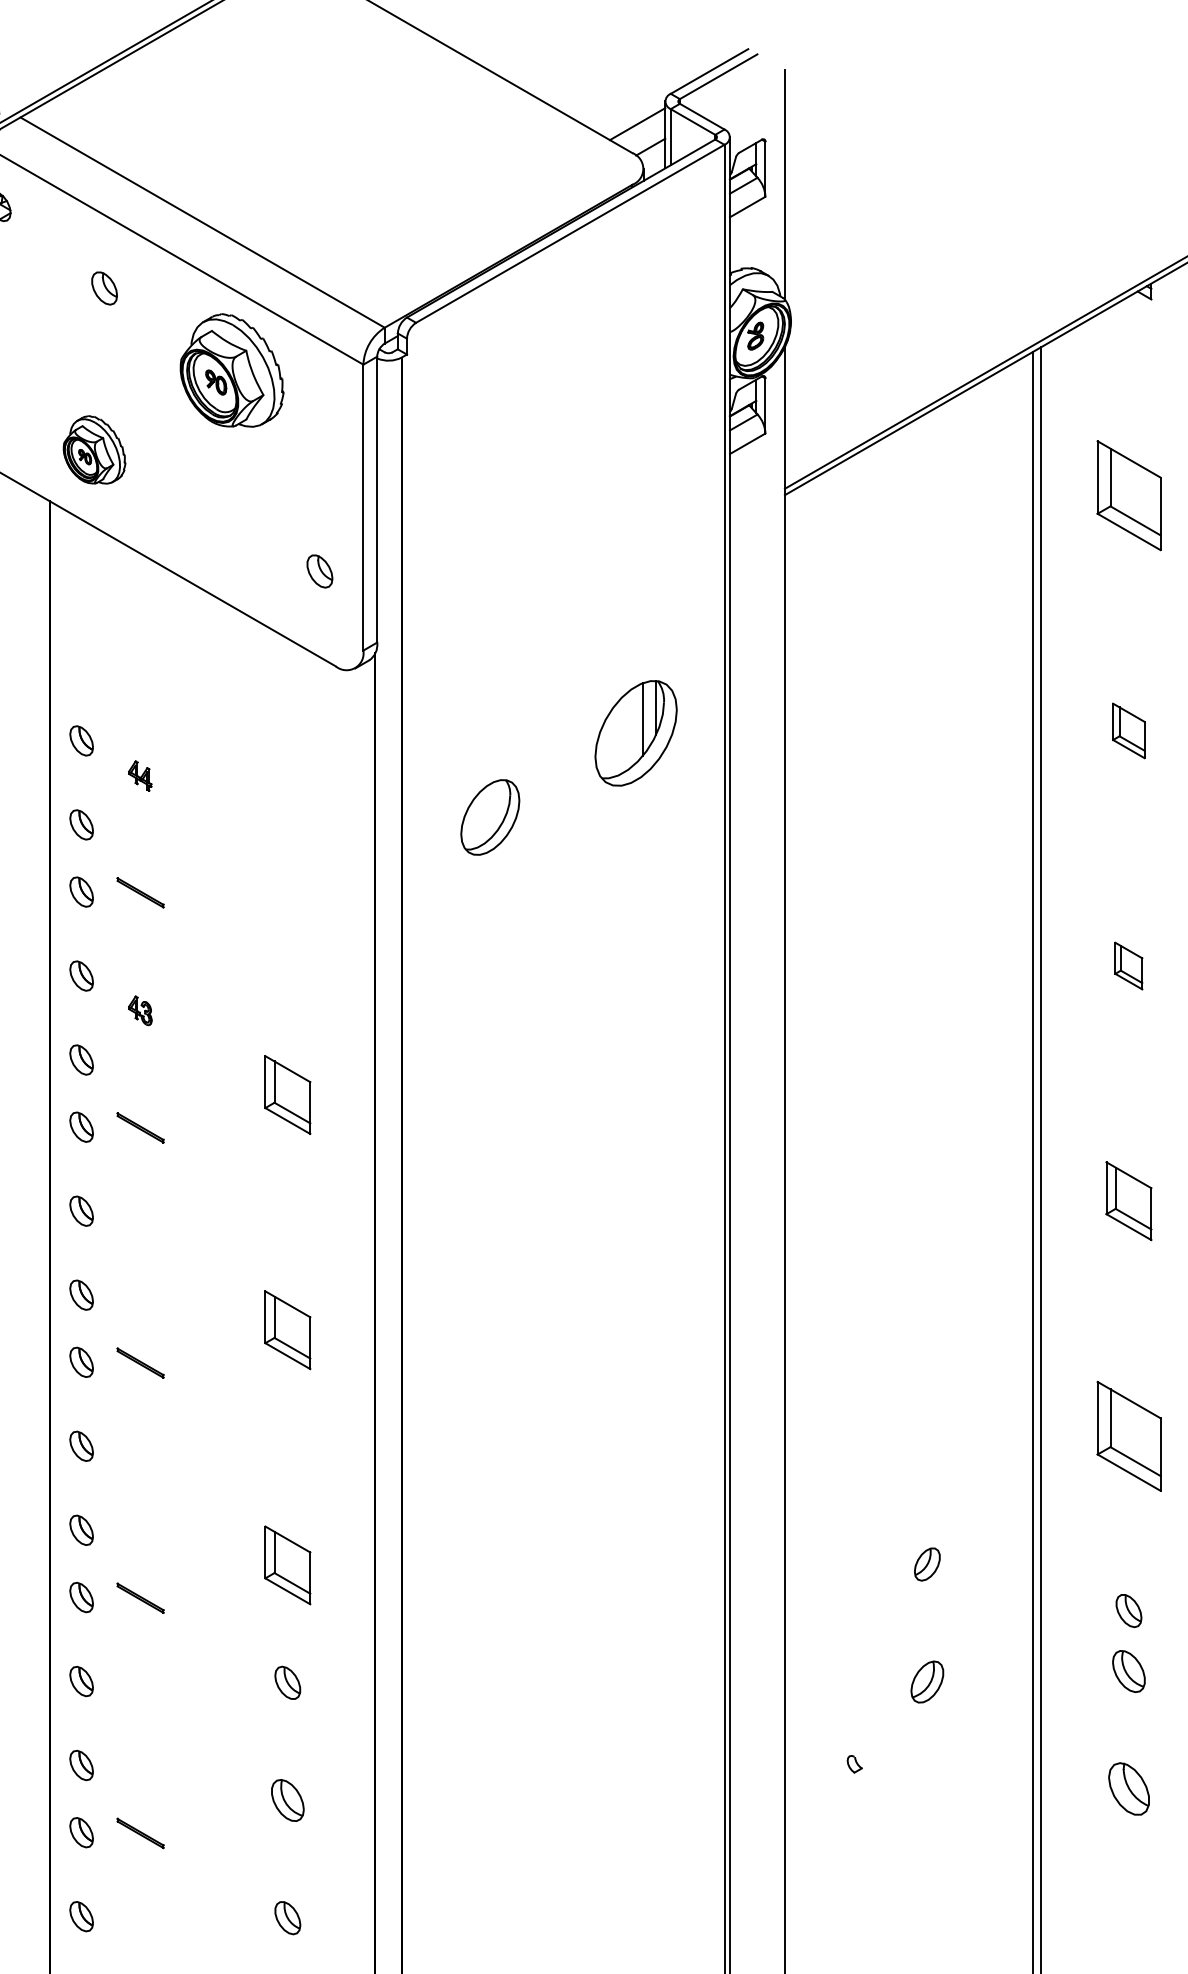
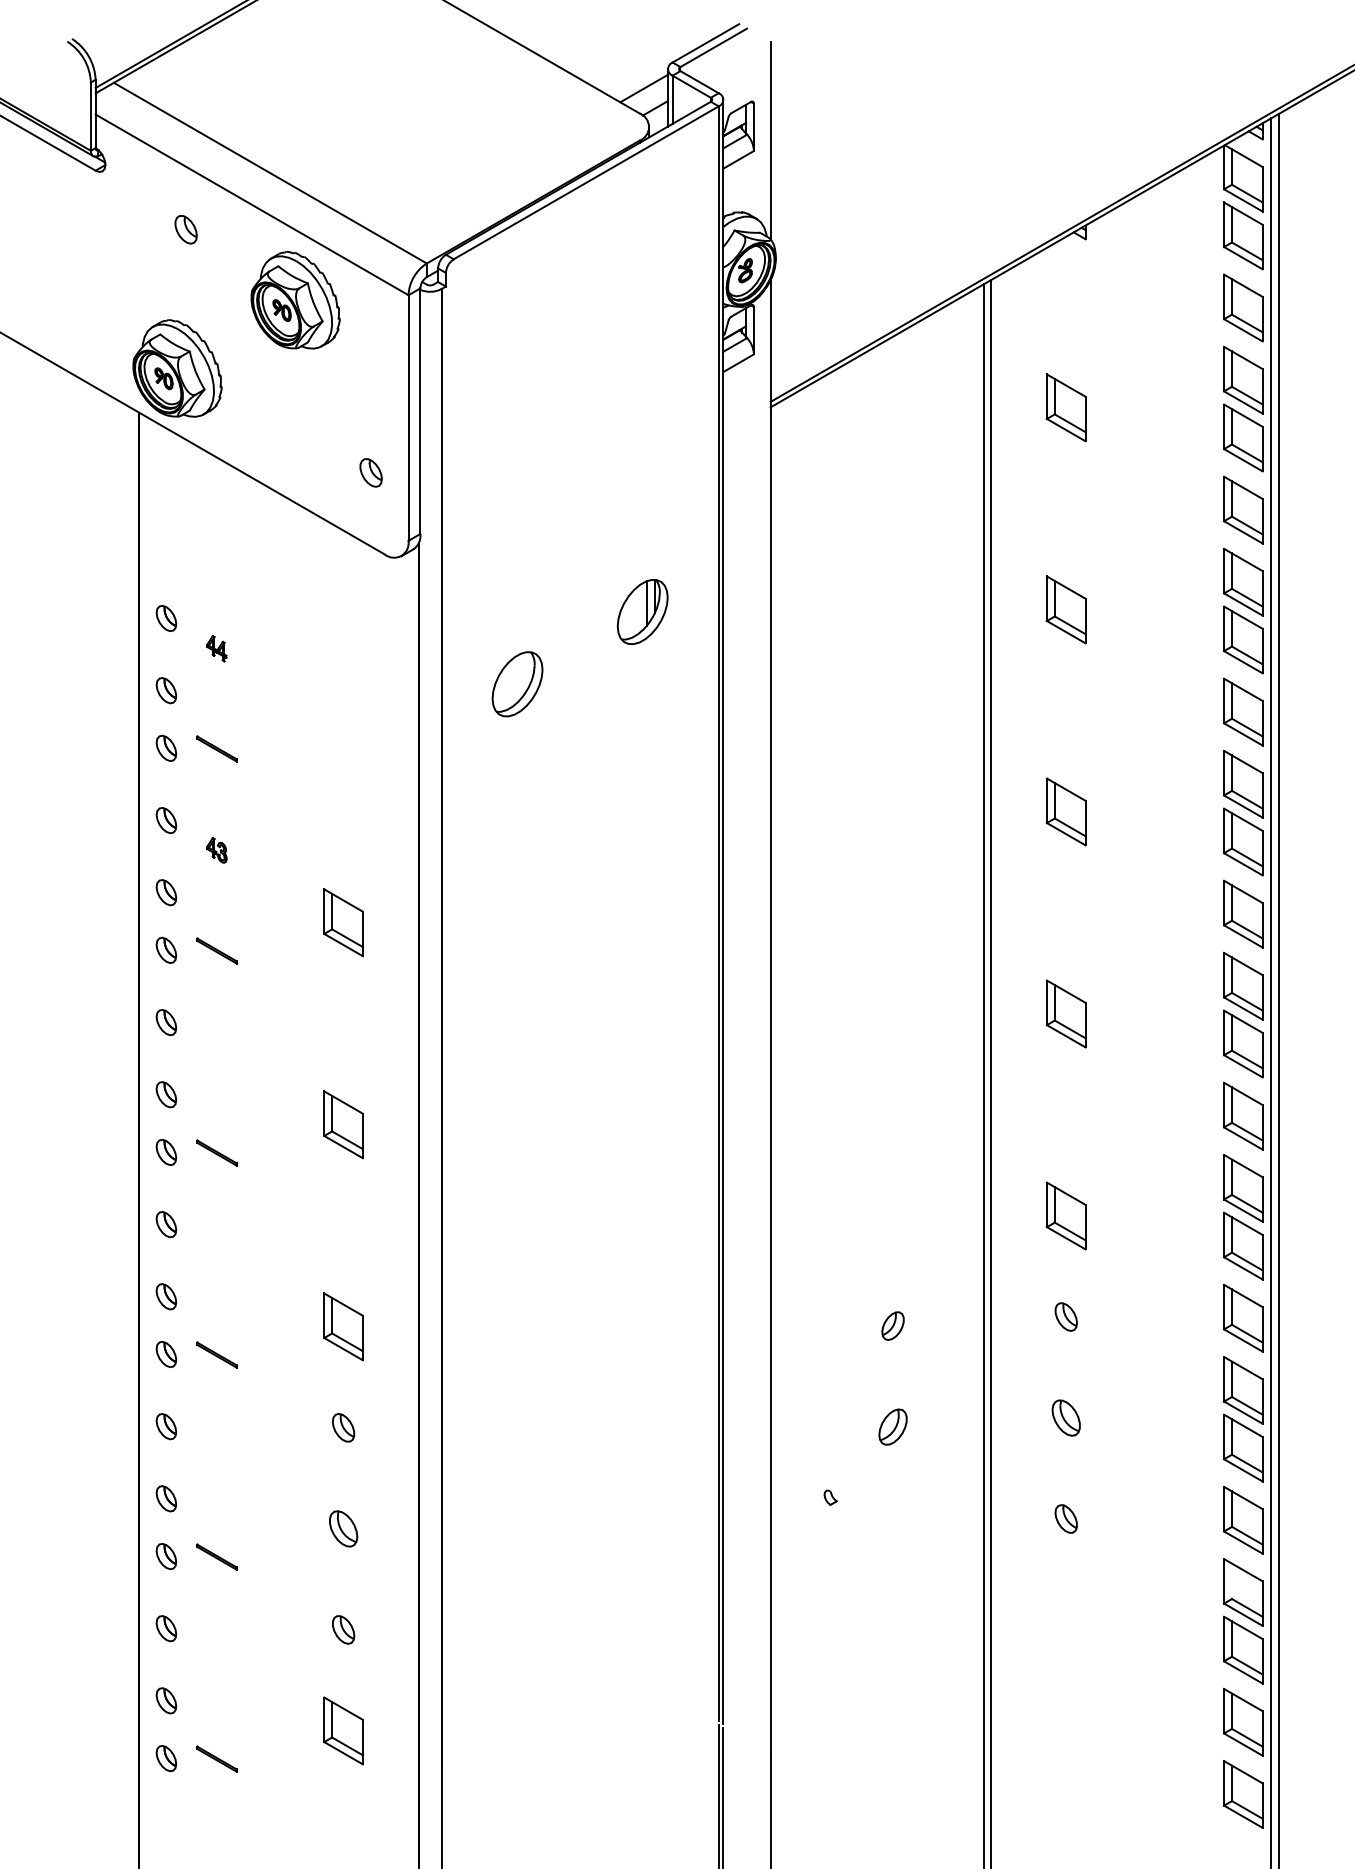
part: (94, 449) -> (177, 368), size x1.67
part: (1128, 495) -> (1065, 407), size x0.71
part: (1128, 730) -> (1065, 609), size x1.43
part: (635, 732) -> (642, 611), size x0.71
part: (1128, 965) -> (1065, 811), size x1.67
part: (1128, 1435) -> (1065, 1215), size x0.71
part: (1128, 1610) -> (1065, 1316), moved
part: (1128, 1788) -> (1065, 1518), size x0.62

